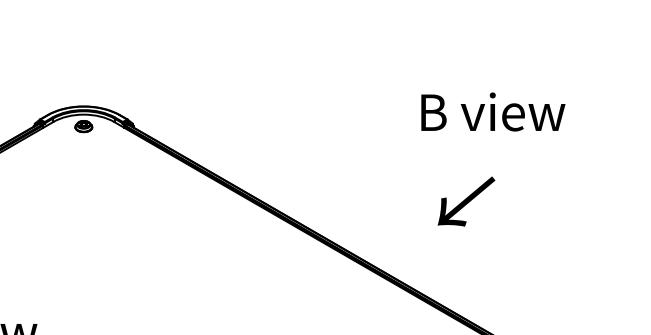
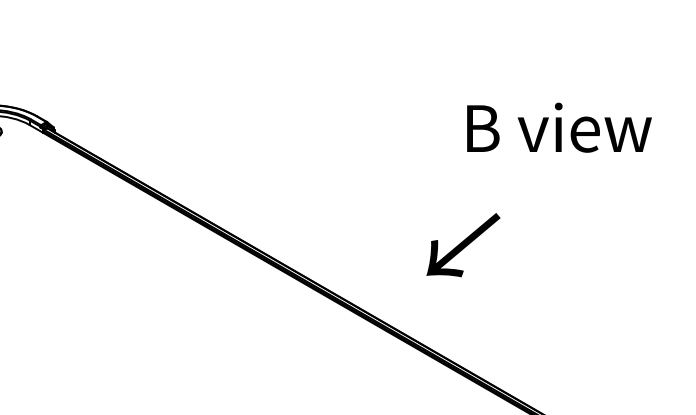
text: (493, 111) -> (559, 127), moved
text: (466, 201) -> (463, 245), moved

